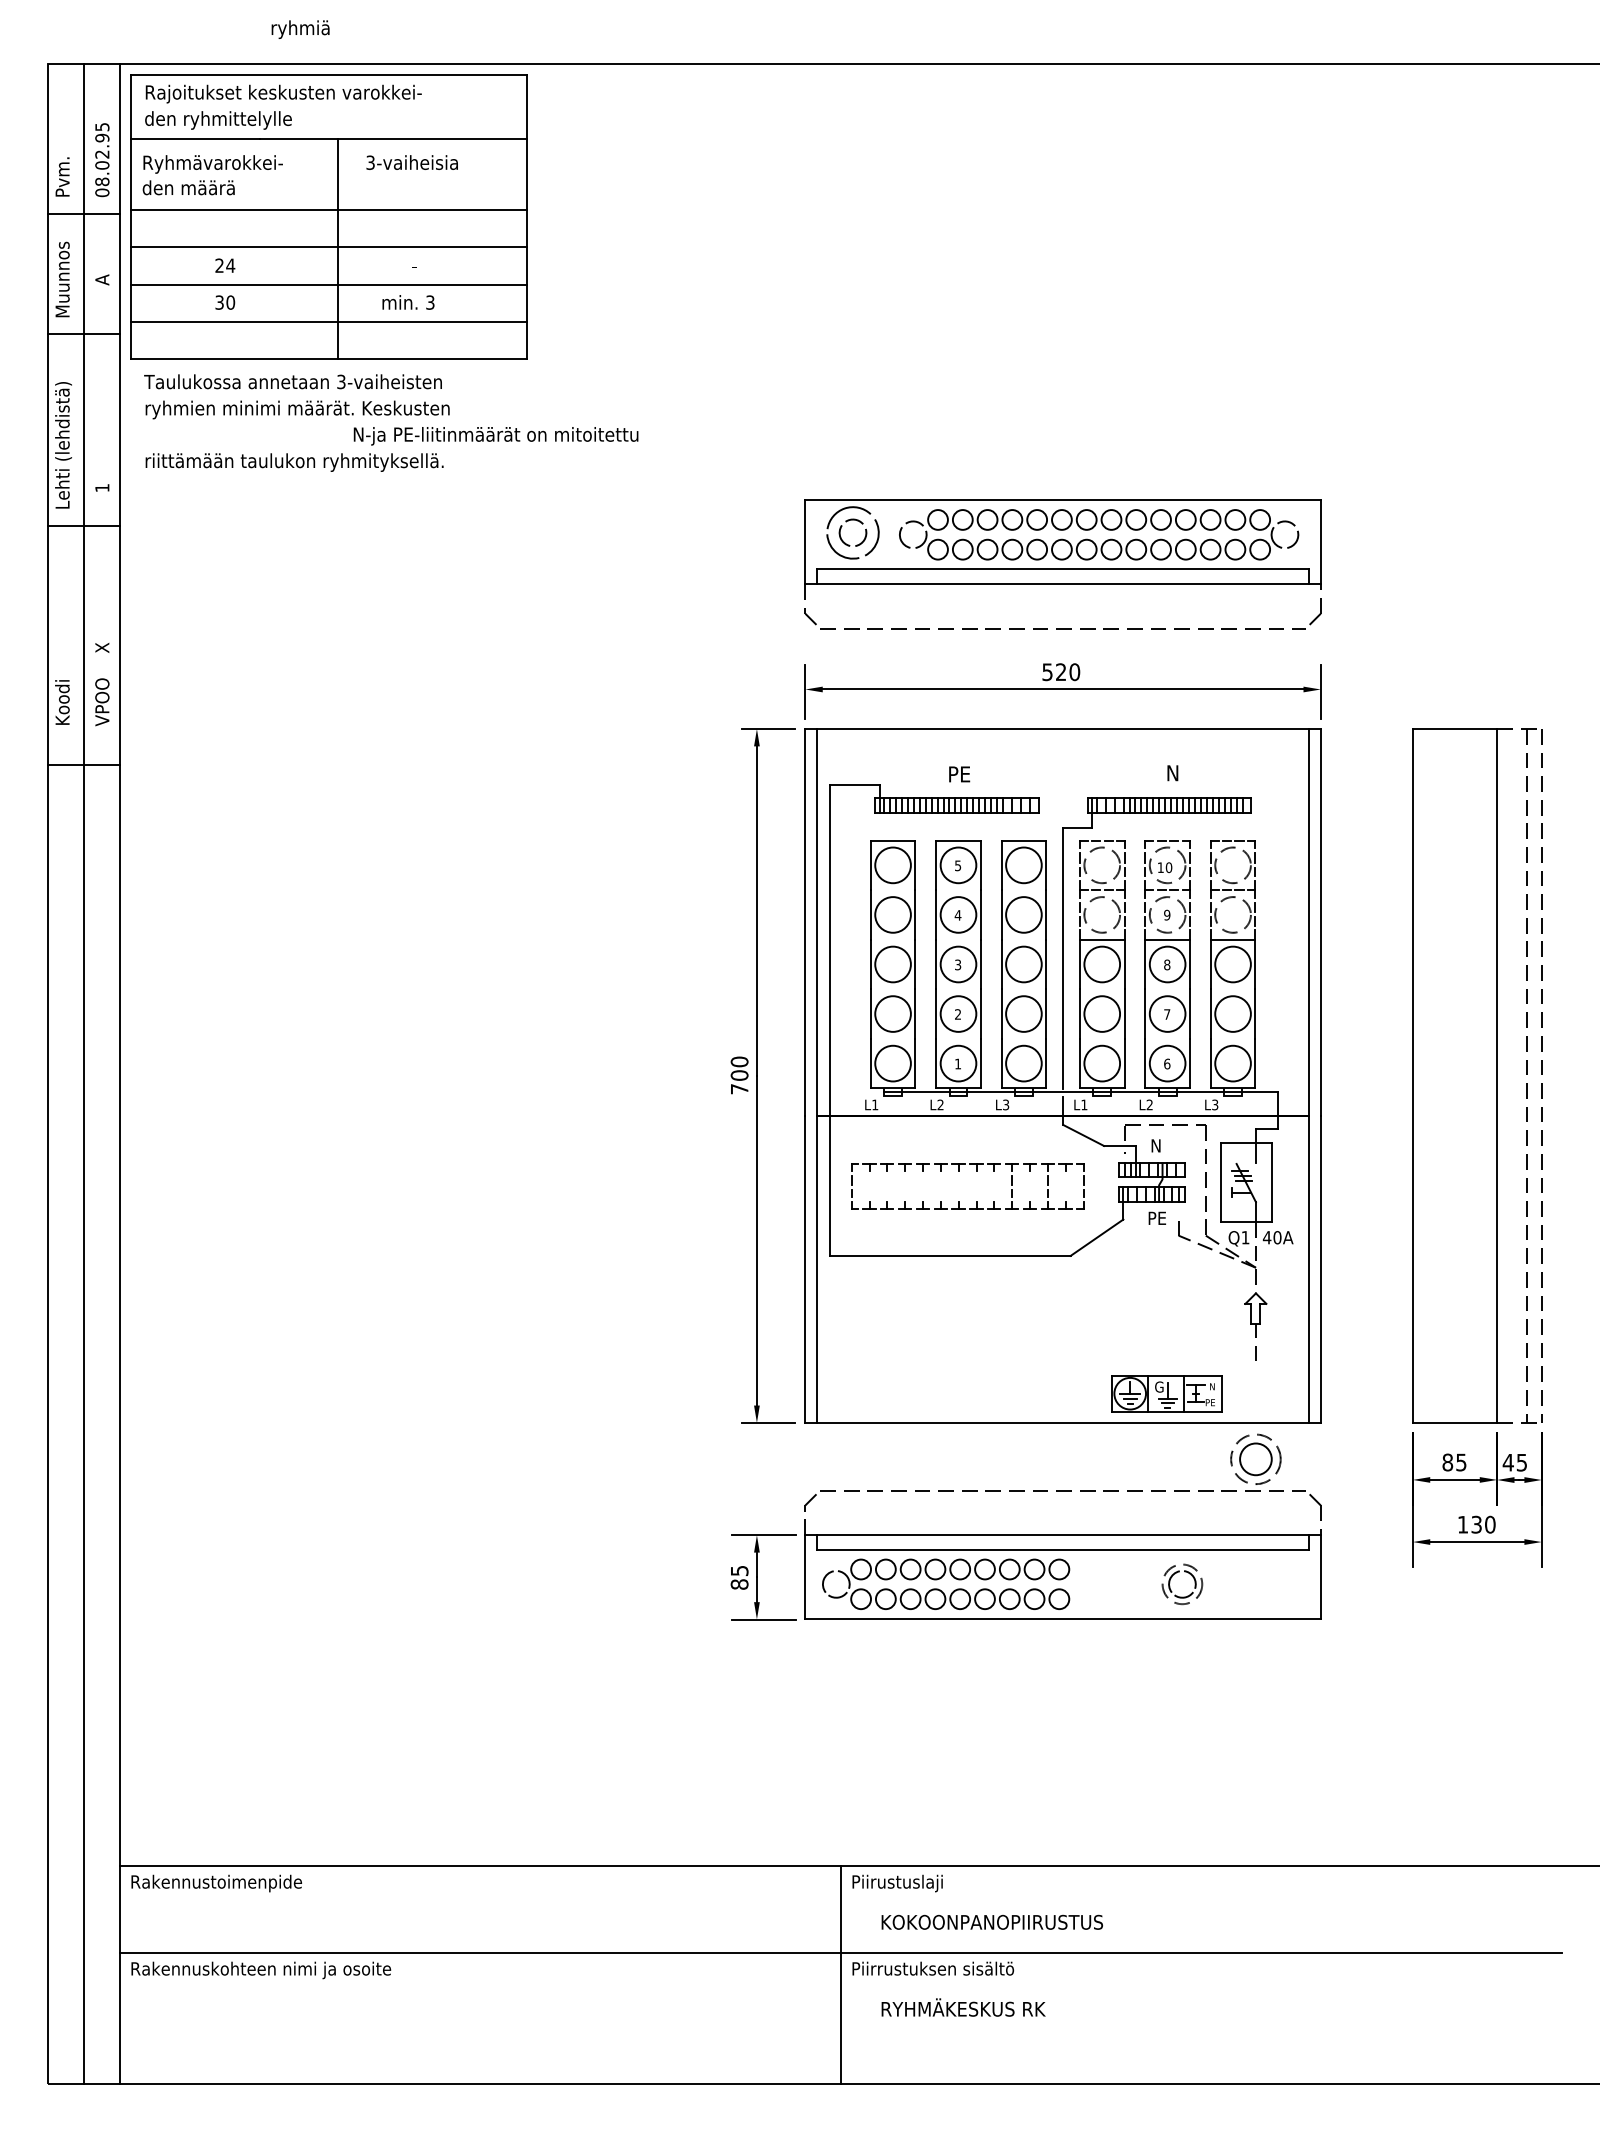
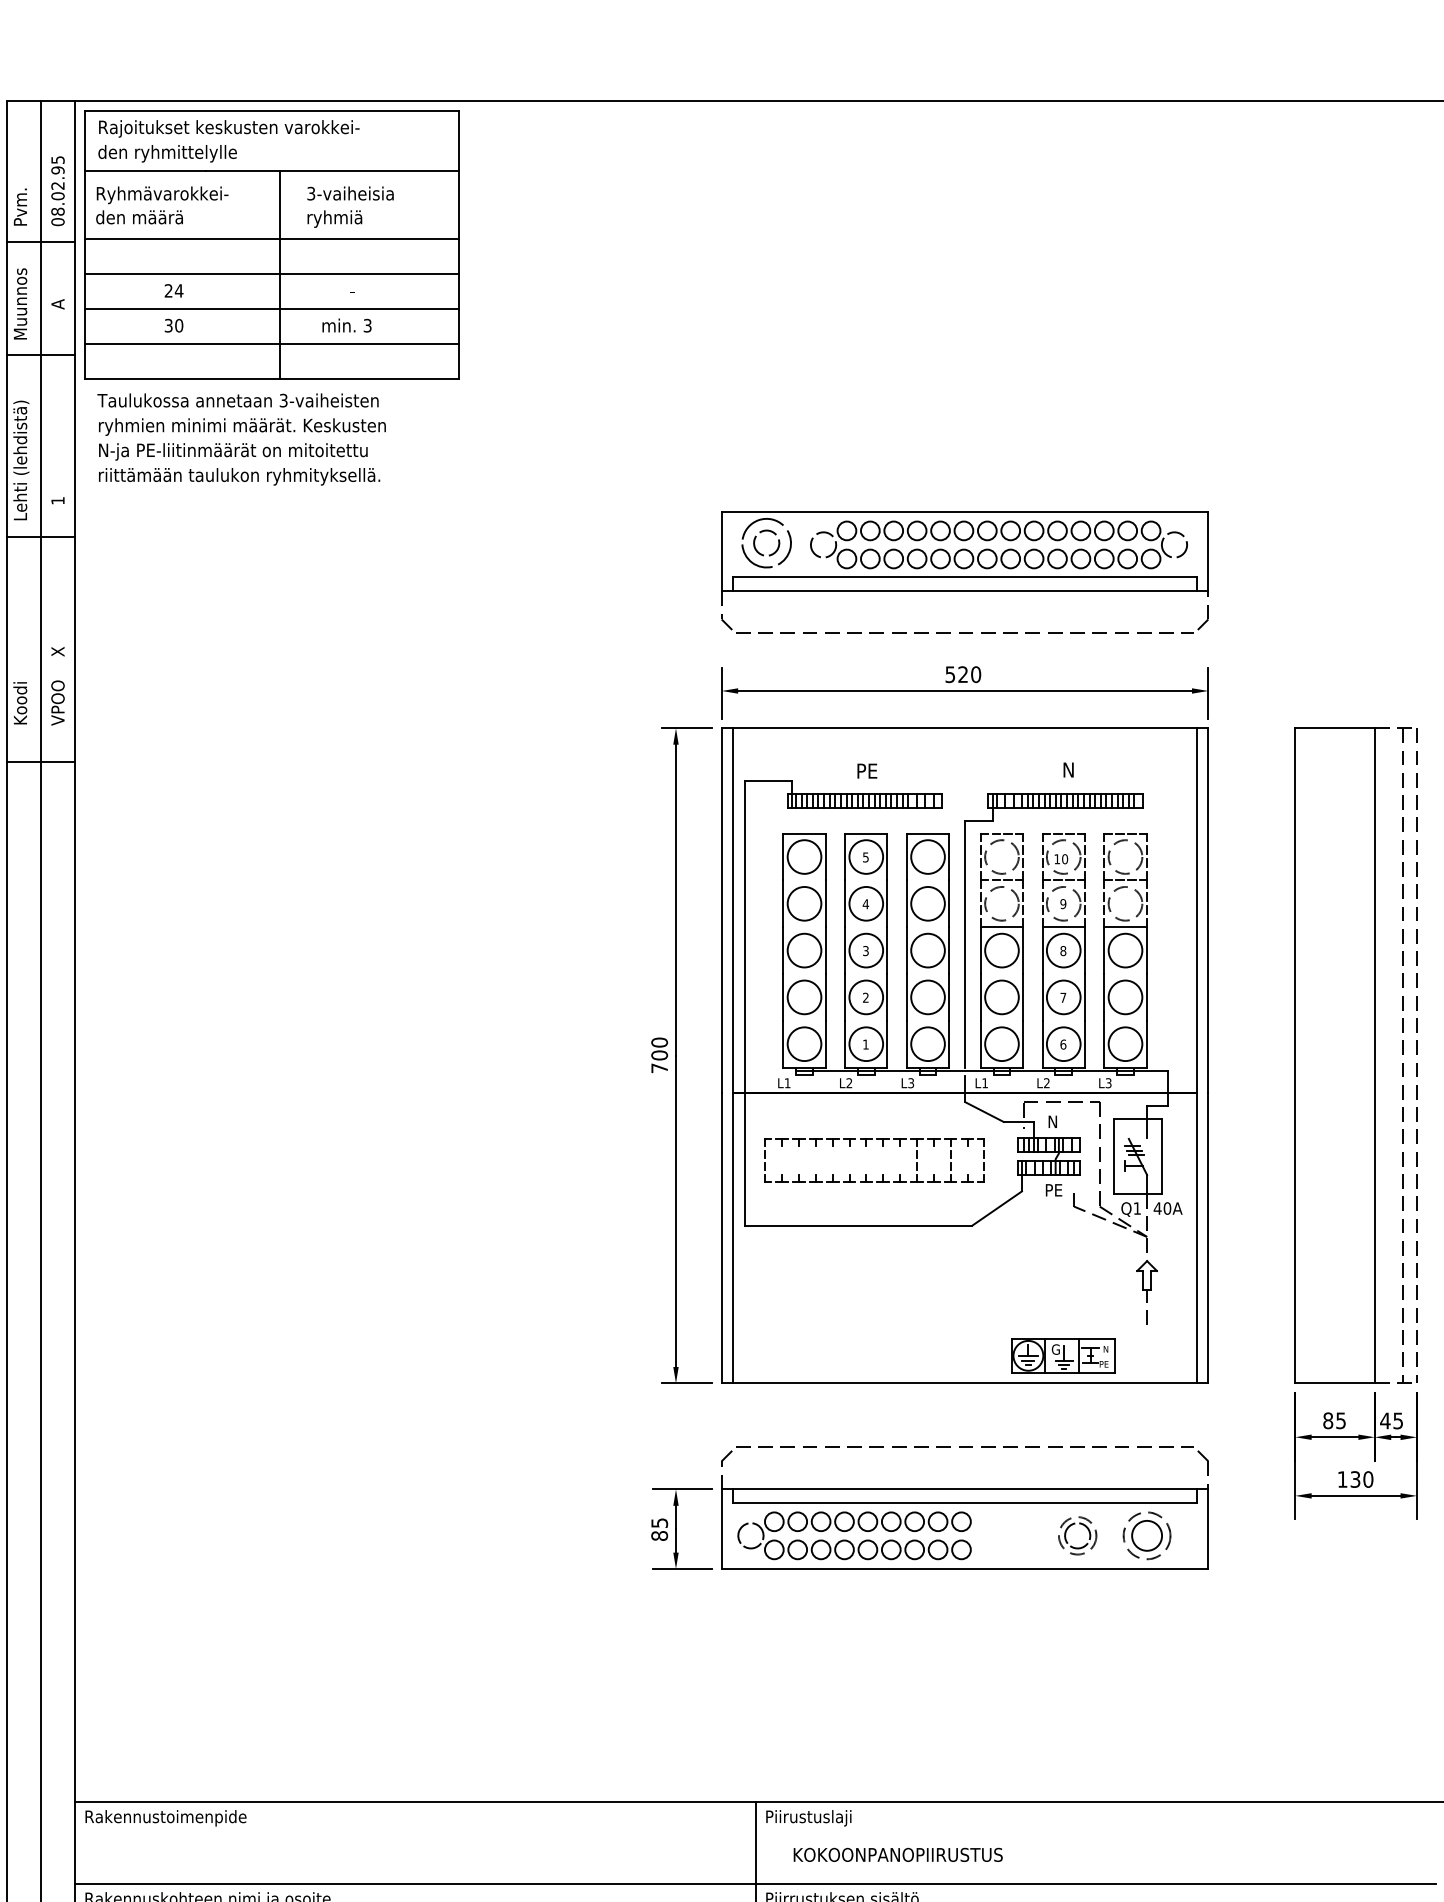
text: (300, 29) -> (334, 218), moved
text: (495, 436) -> (232, 452), moved
part: (1255, 1458) -> (1146, 1535), moved

